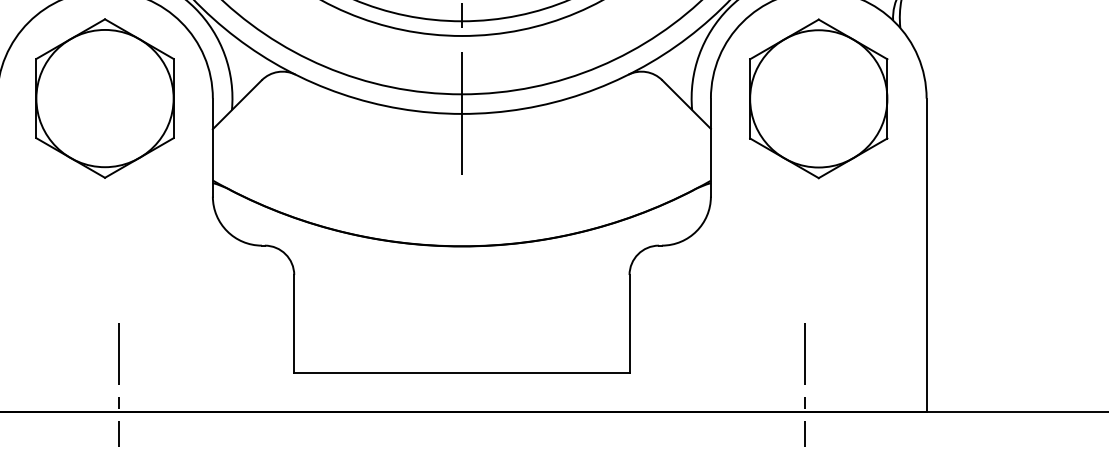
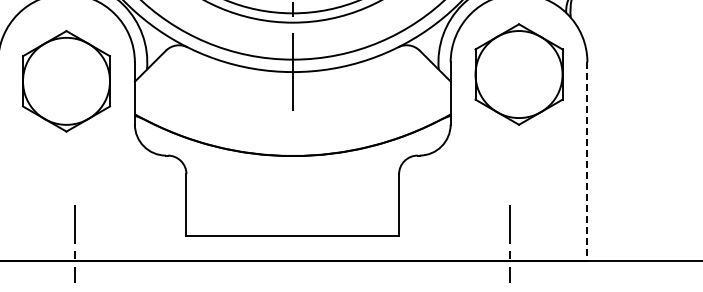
part: (104, 98) -> (66, 81), moved
part: (817, 98) -> (518, 74), moved
line: (926, 256) -> (587, 162), solid -> dashed

